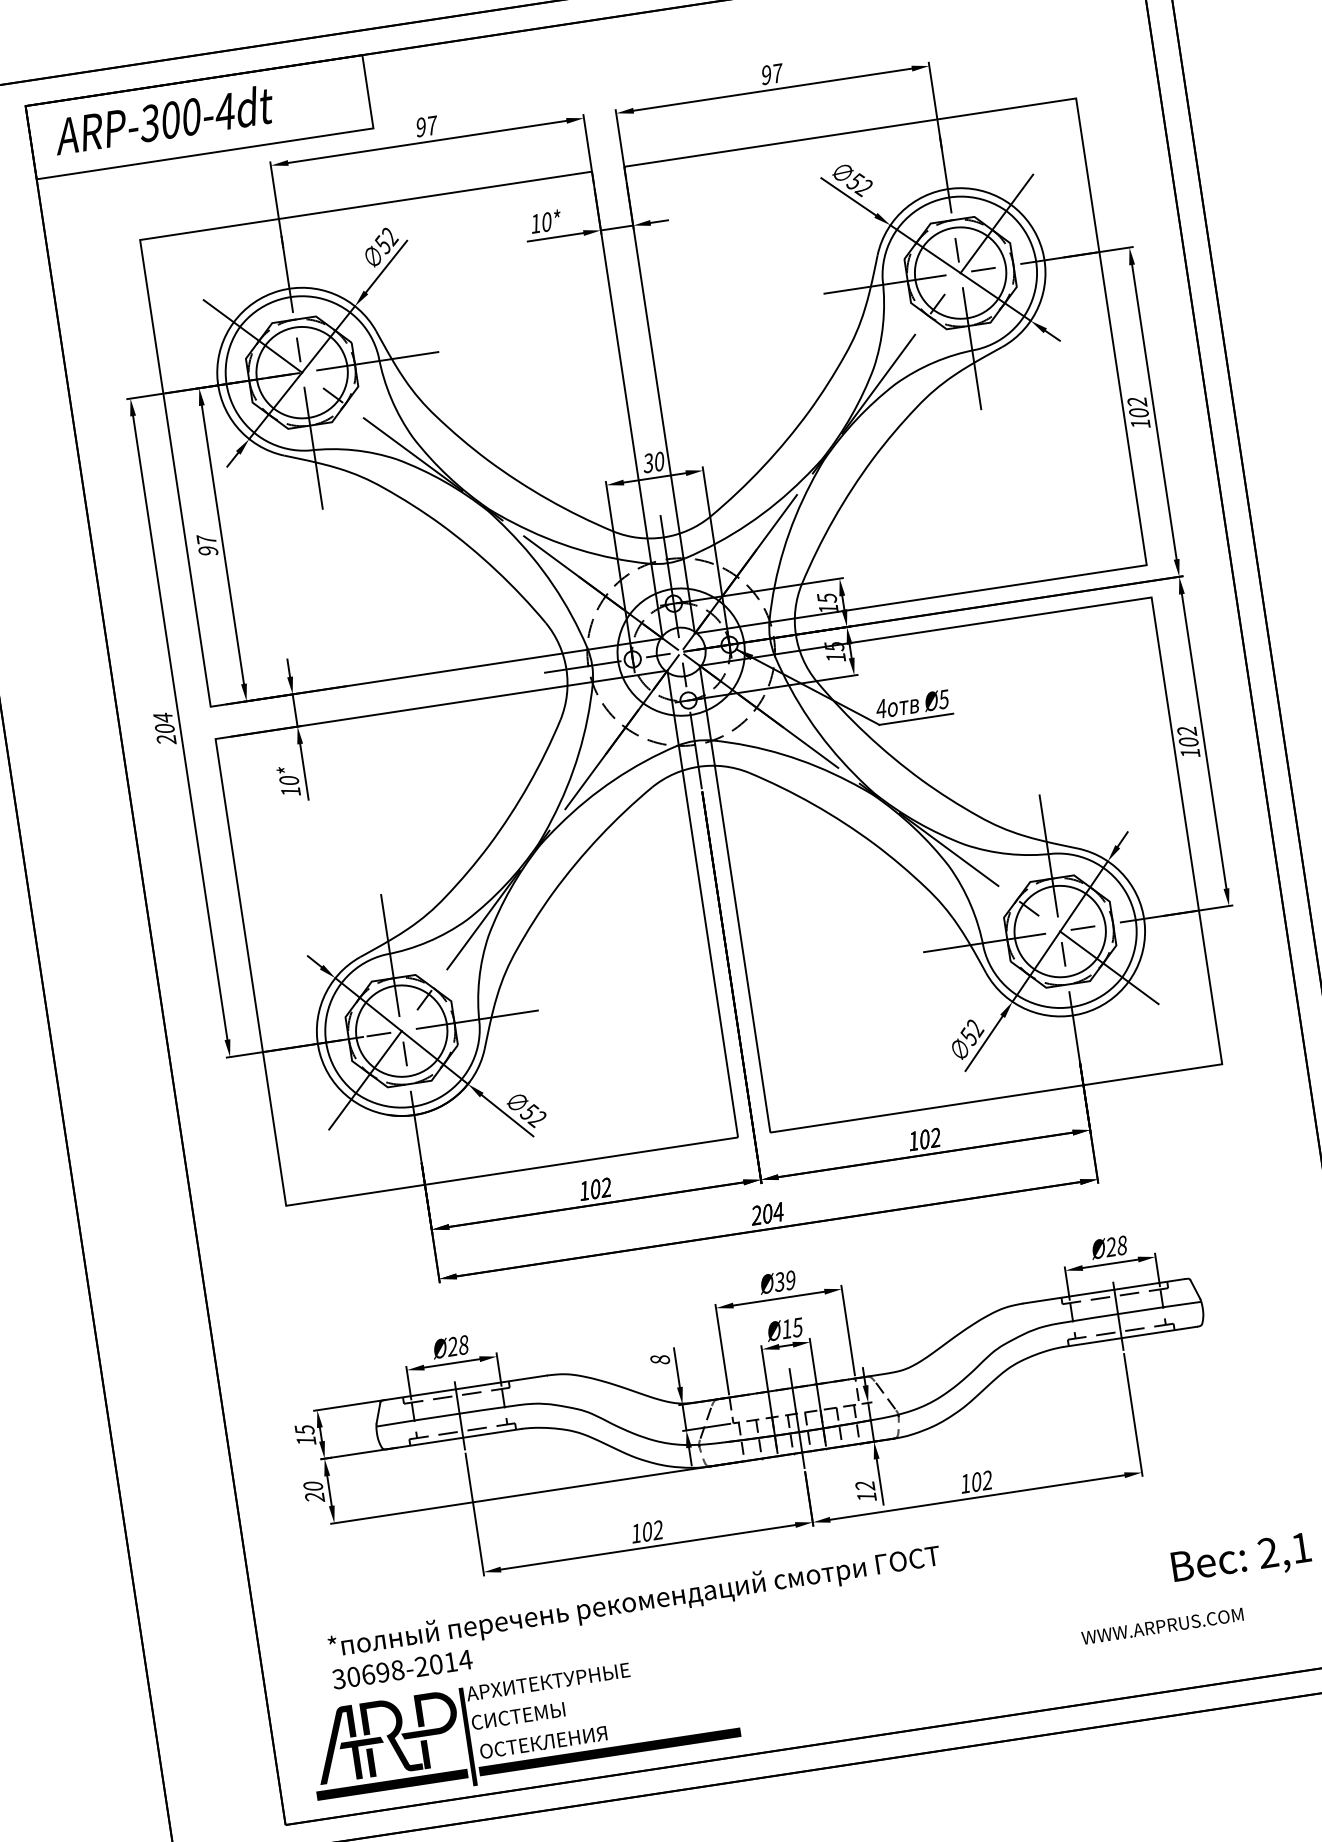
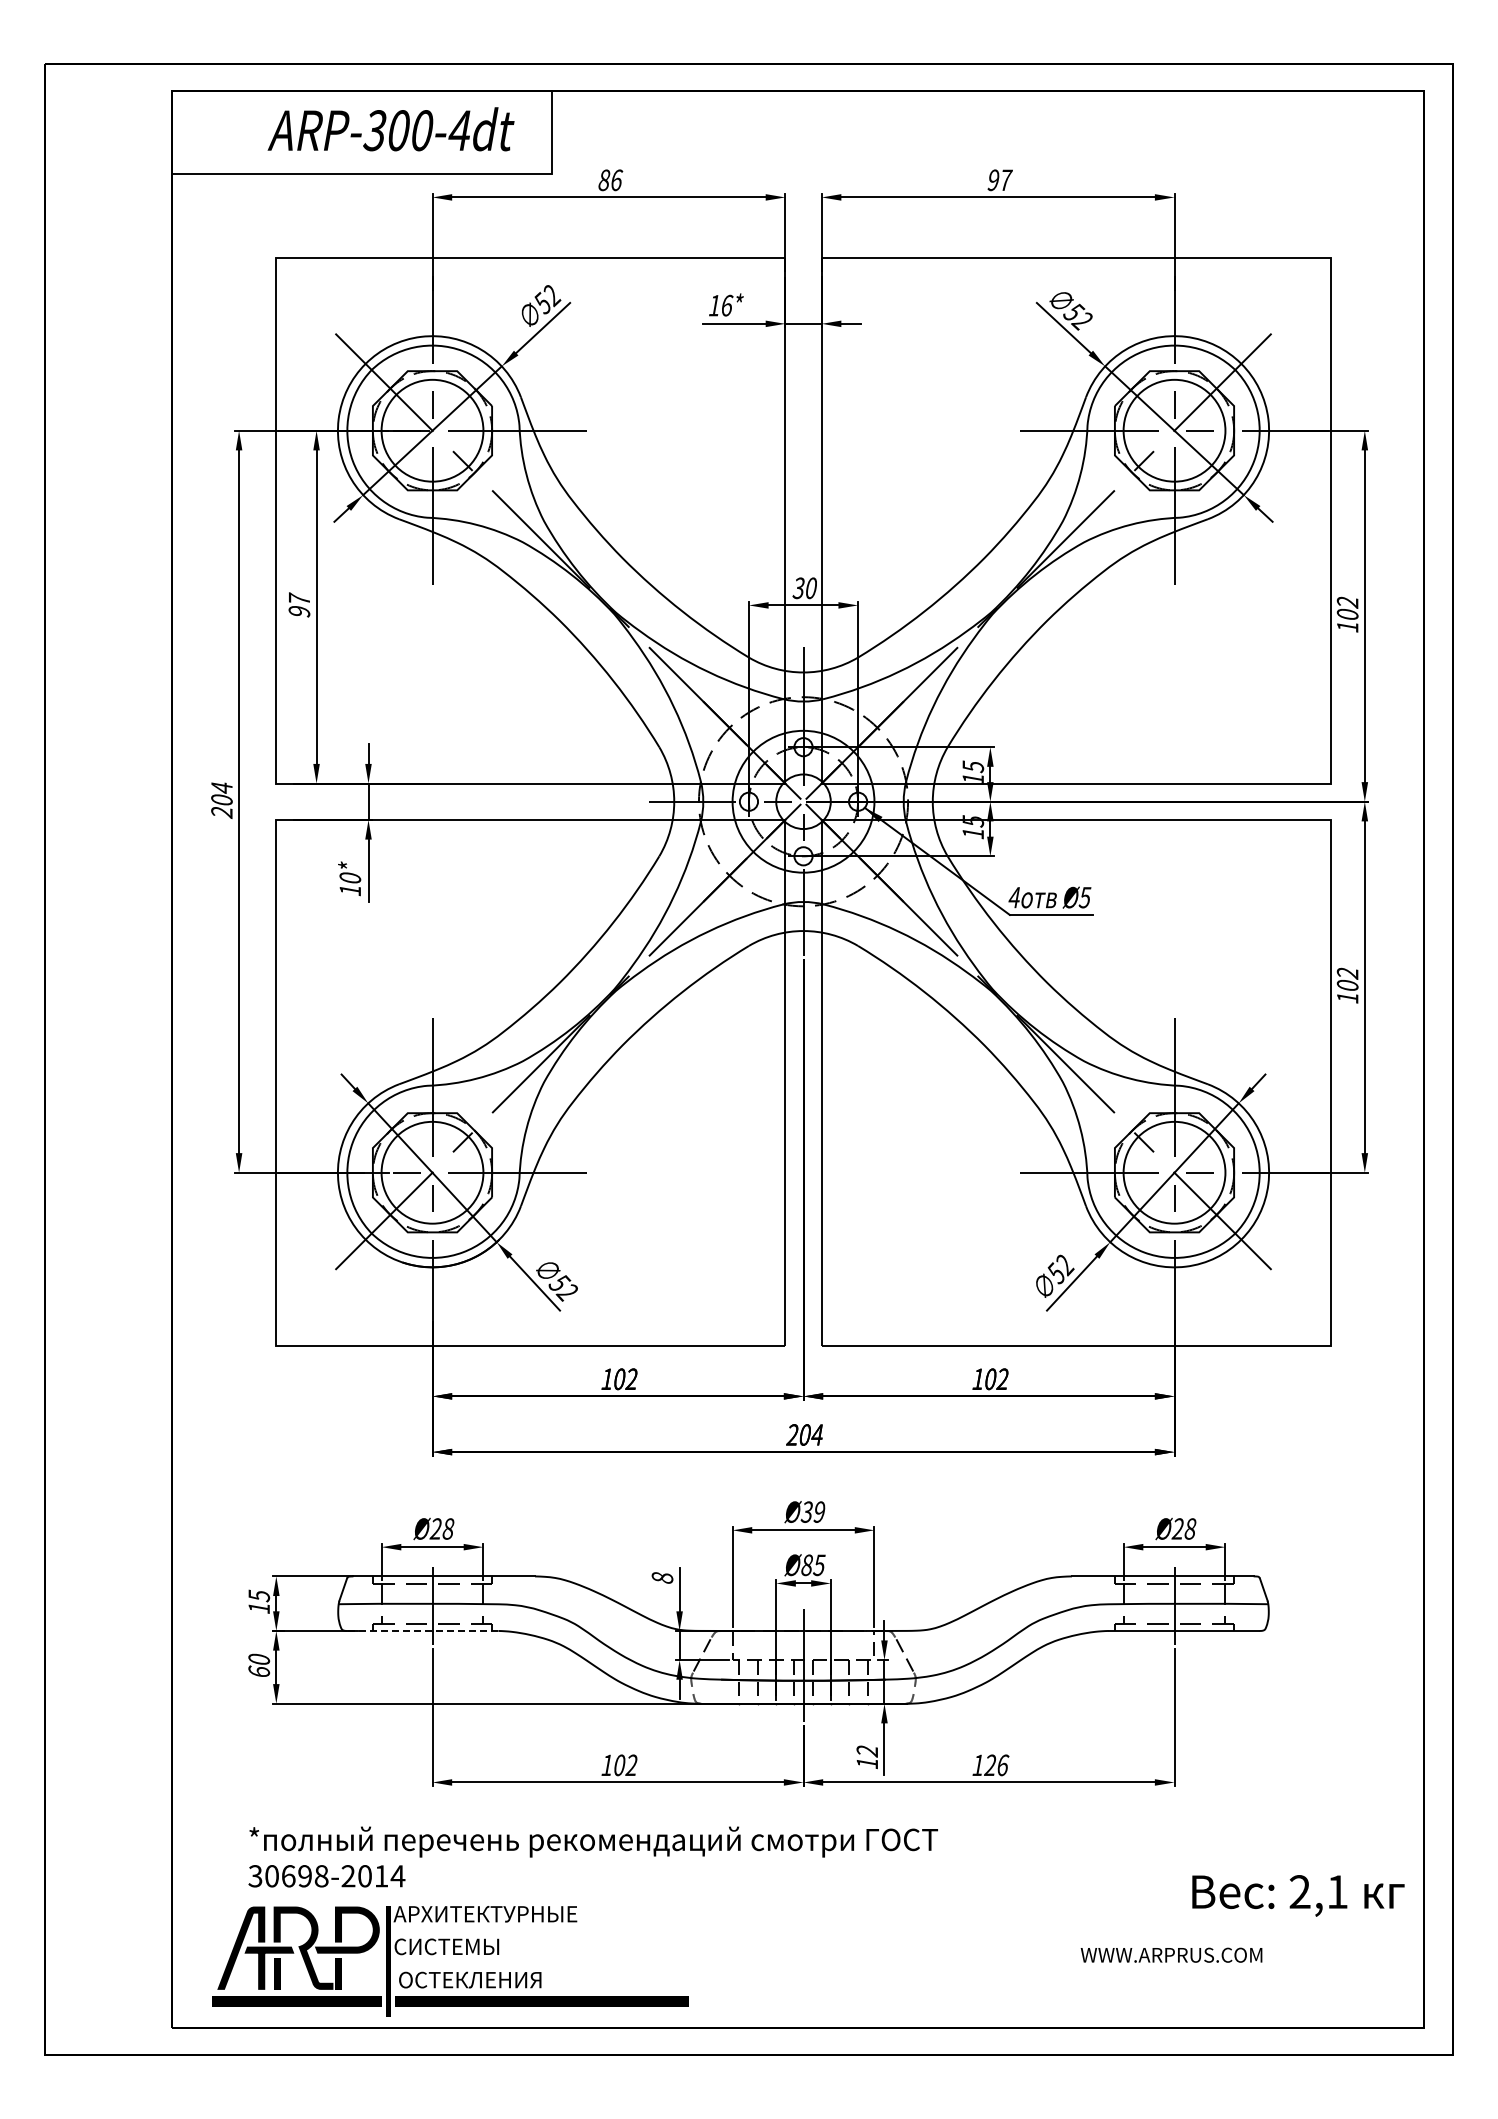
text: (163, 120) -> (390, 129), moved
text: (426, 126) -> (610, 180), 97 -> 86
text: (547, 221) -> (727, 305), 10* -> 16*
text: (786, 1329) -> (806, 1565), Ø15 -> Ø85
line: (454, 1438) -> (422, 1630), solid -> dashed
text: (981, 1481) -> (996, 1765), 102 -> 126
text: (315, 1496) -> (259, 1671), 20 -> 60

